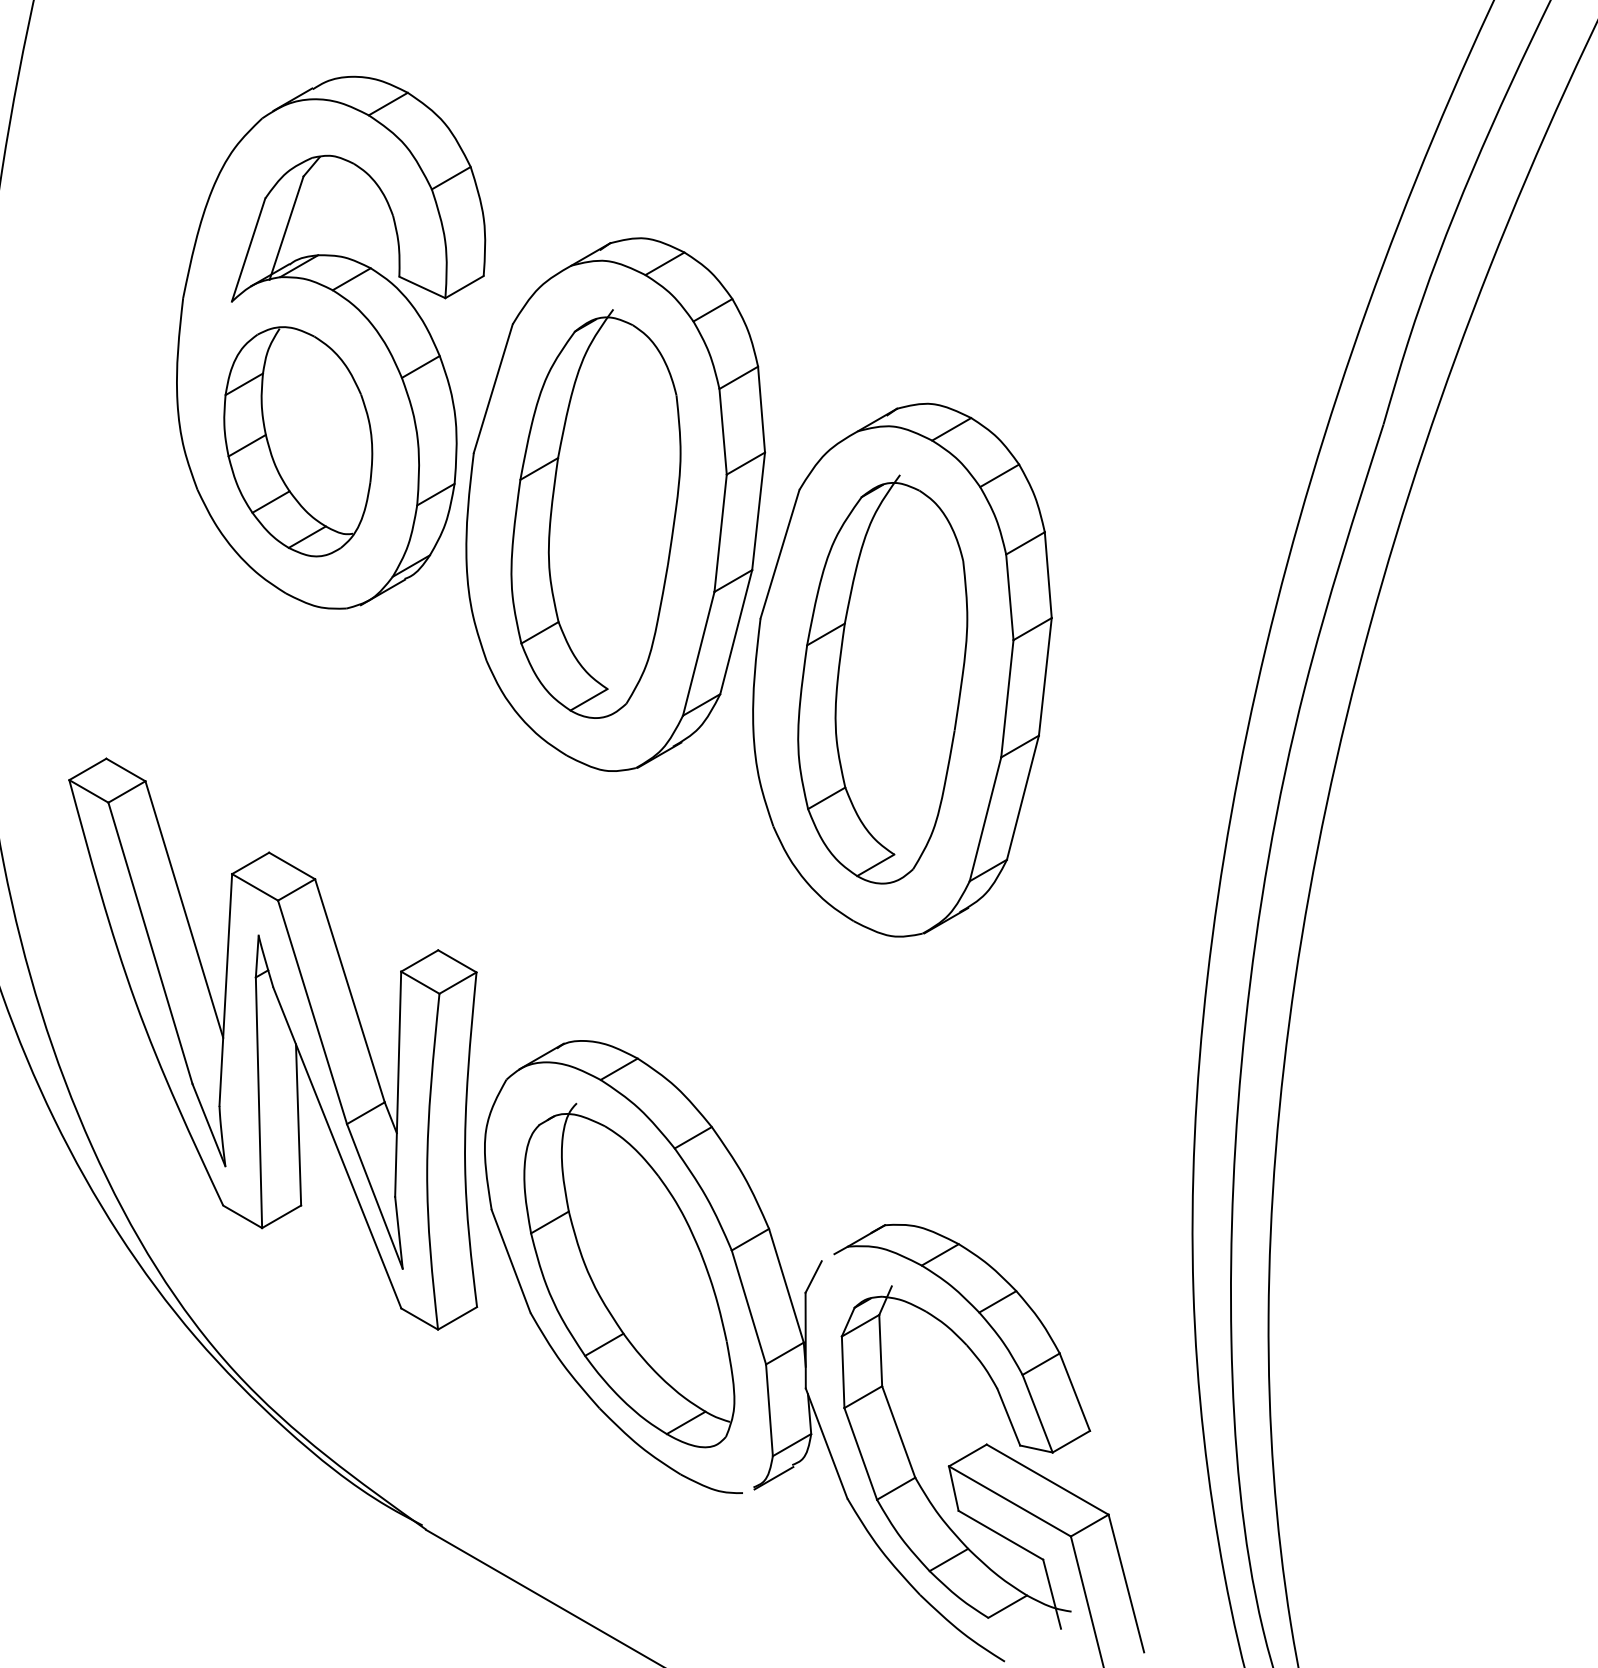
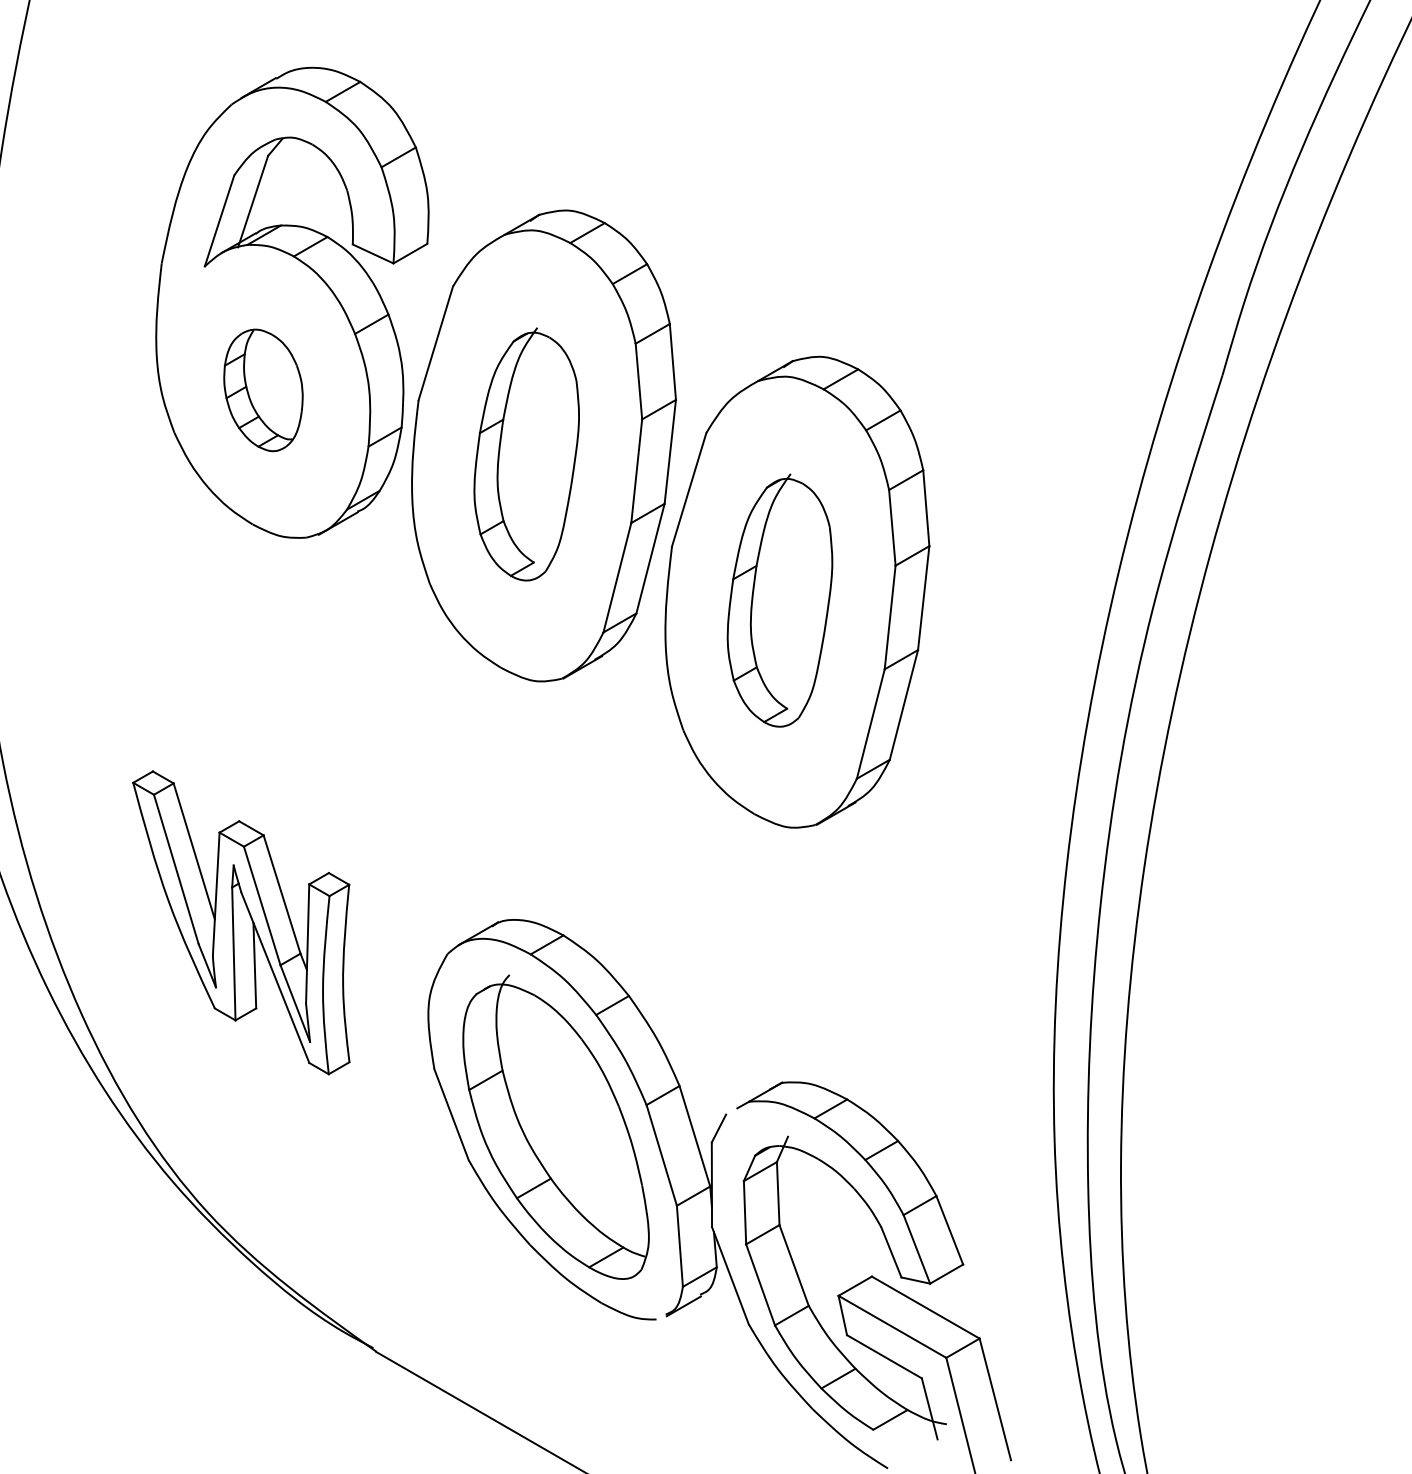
part: (298, 441) -> (263, 390), size x0.6
part: (595, 514) -> (526, 454), size x0.7
part: (882, 679) -> (779, 600), size x0.7
part: (273, 1043) -> (241, 922), size x0.6

